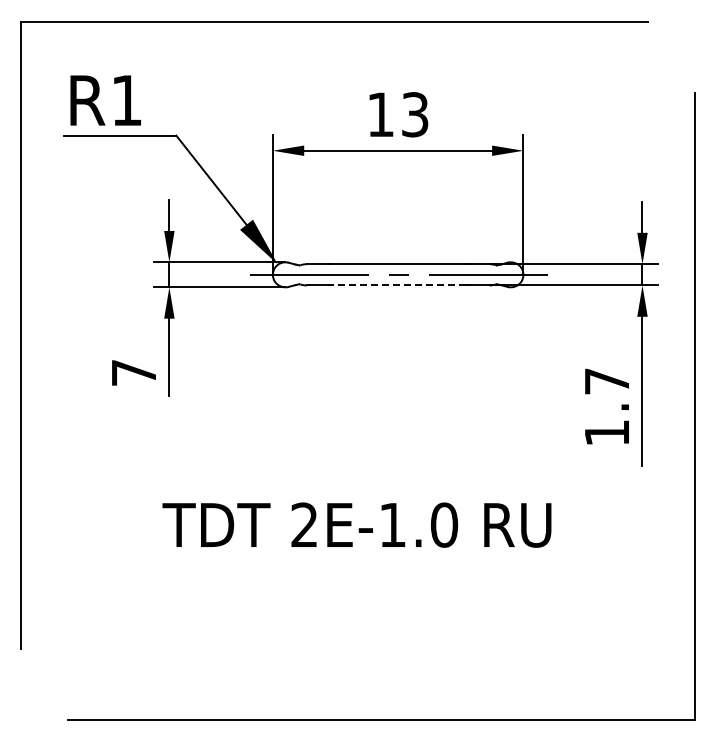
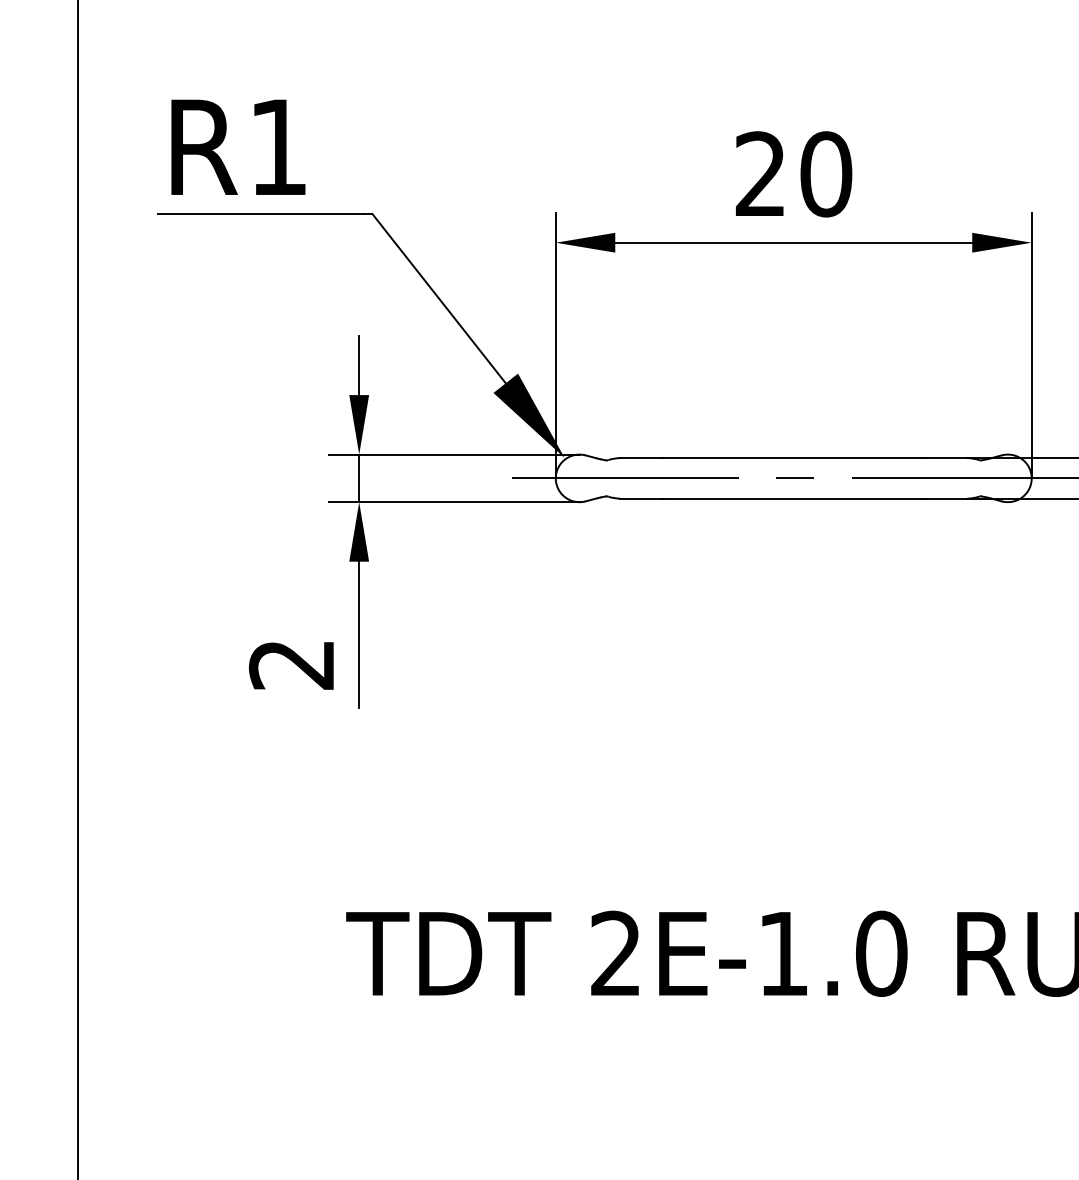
text: (397, 114) -> (792, 173), 13 -> 20
line: (397, 285) -> (792, 498), dashed -> solid
text: (133, 373) -> (291, 665), 7 -> 2

